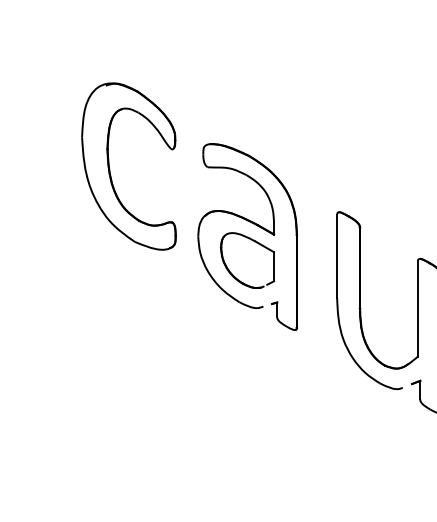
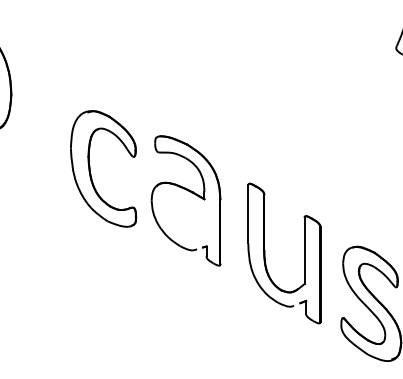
part: (110, 165) -> (90, 168), moved
part: (246, 260) -> (185, 217), removed

